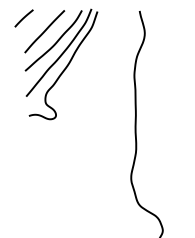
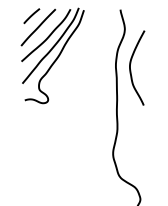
line: (23, 18) -> (31, 16), moved
curve: (151, 78) -> (130, 68), added

